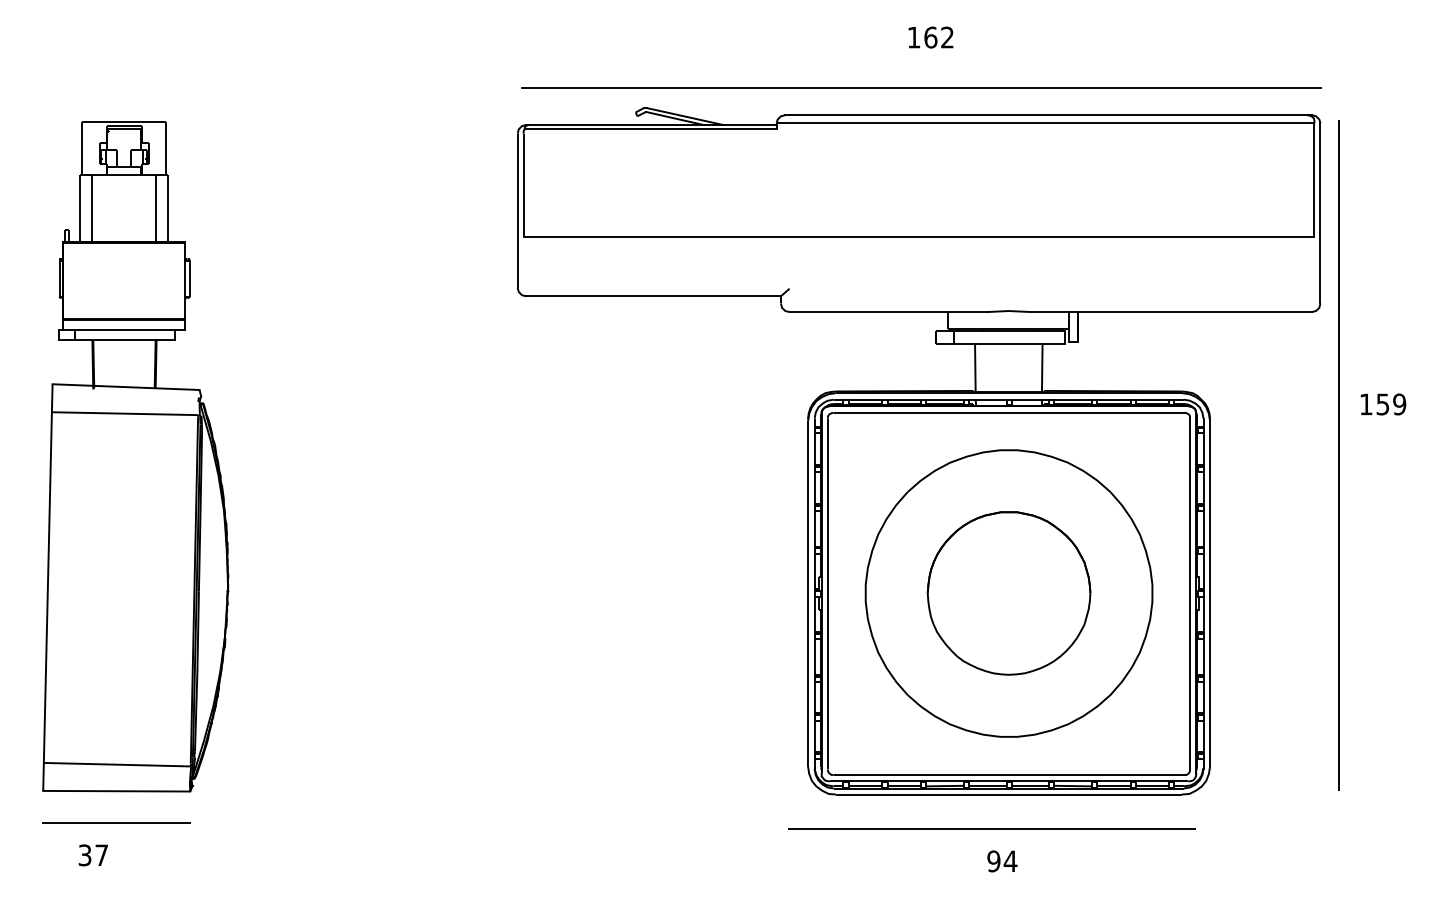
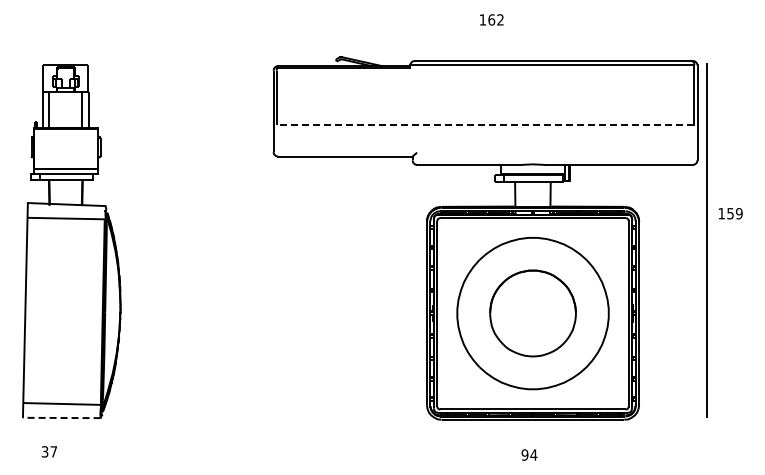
line: (920, 87) -> (486, 46), removed
line: (919, 237) -> (485, 125), solid -> dashed
line: (116, 790) -> (61, 417), solid -> dashed
line: (116, 824) -> (61, 435), removed
line: (990, 828) -> (523, 437), removed

